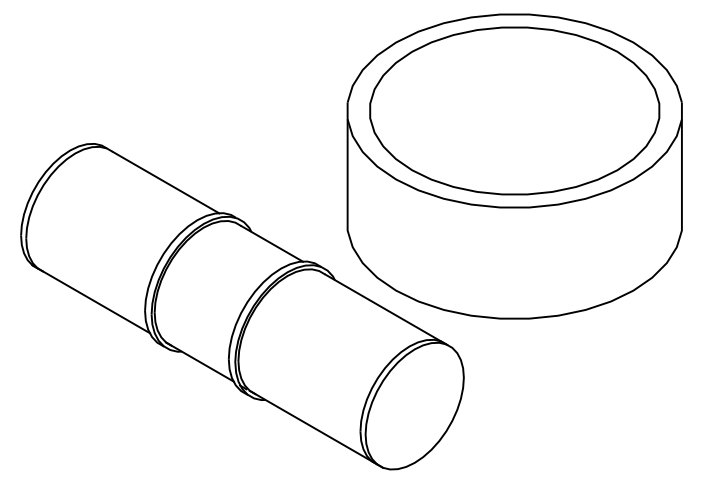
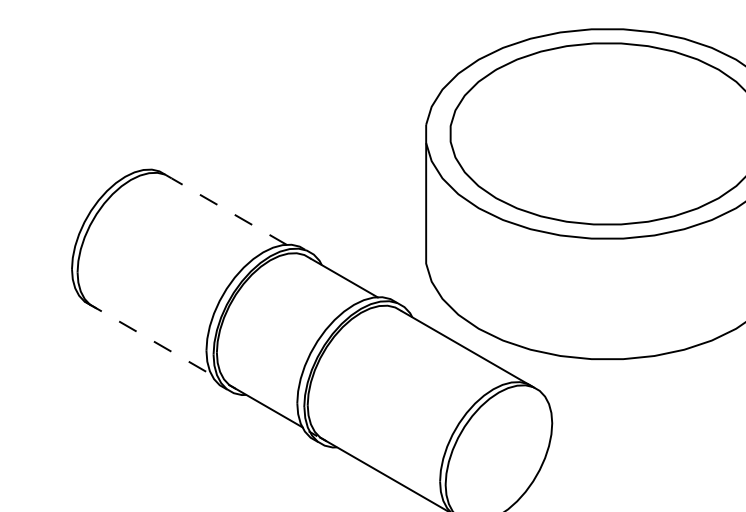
line: (165, 182) -> (228, 211), solid -> dashed
line: (91, 299) -> (148, 338), solid -> dashed

